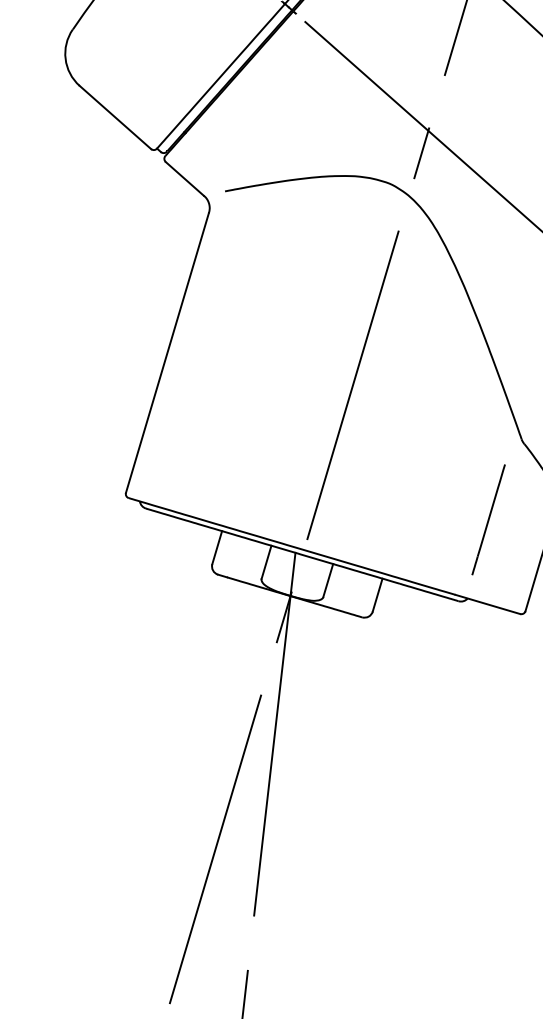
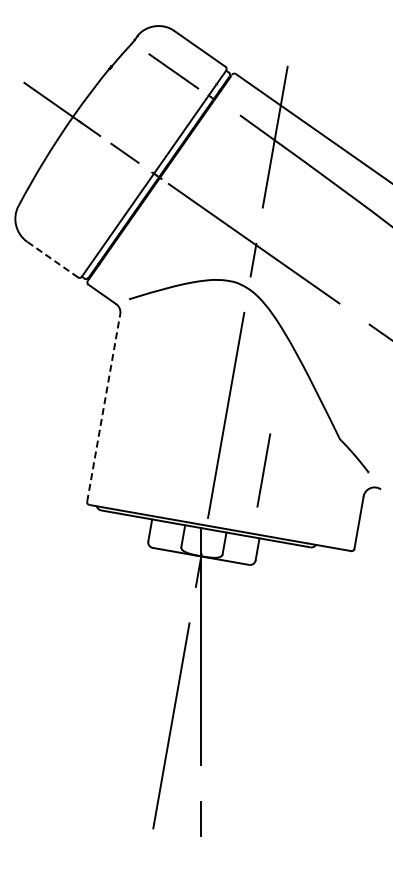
line: (115, 117) -> (52, 259), solid -> dashed
line: (167, 353) -> (103, 408), solid -> dashed
line: (488, 519) -> (263, 470), moved

